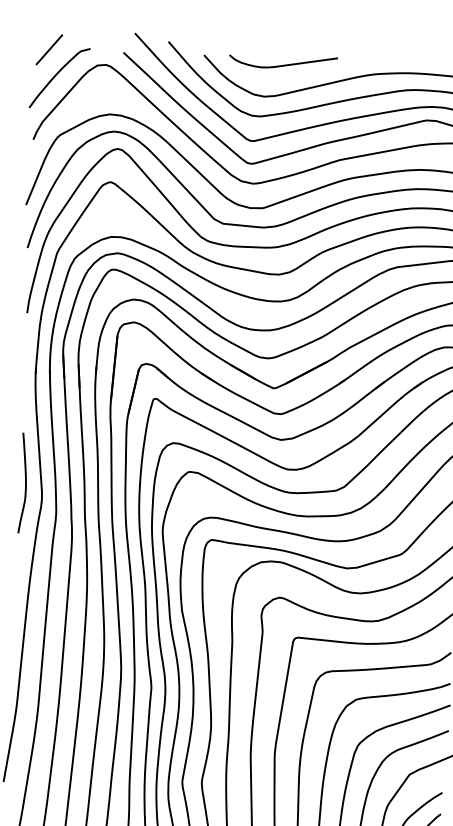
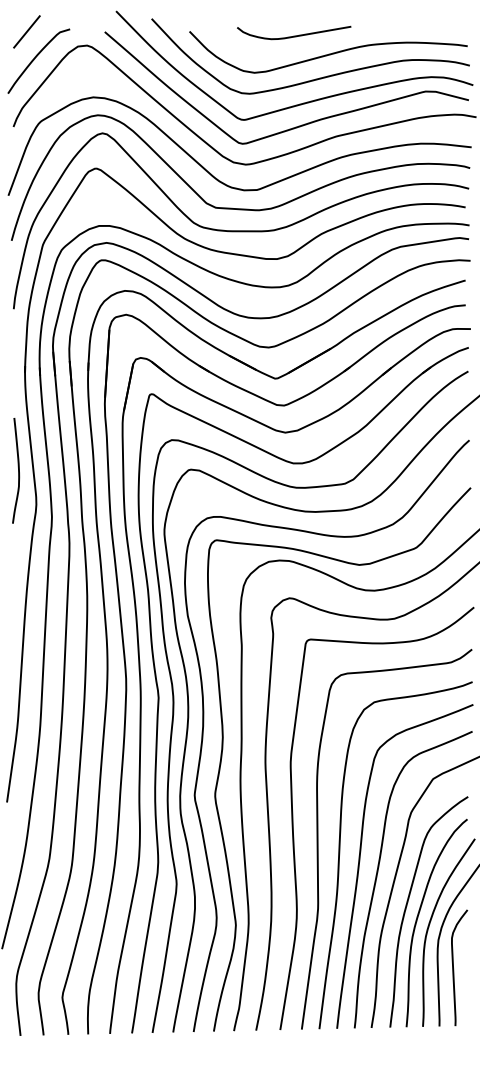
curve: (283, 64) -> (294, 35), moved
curve: (25, 482) -> (18, 470), moved

